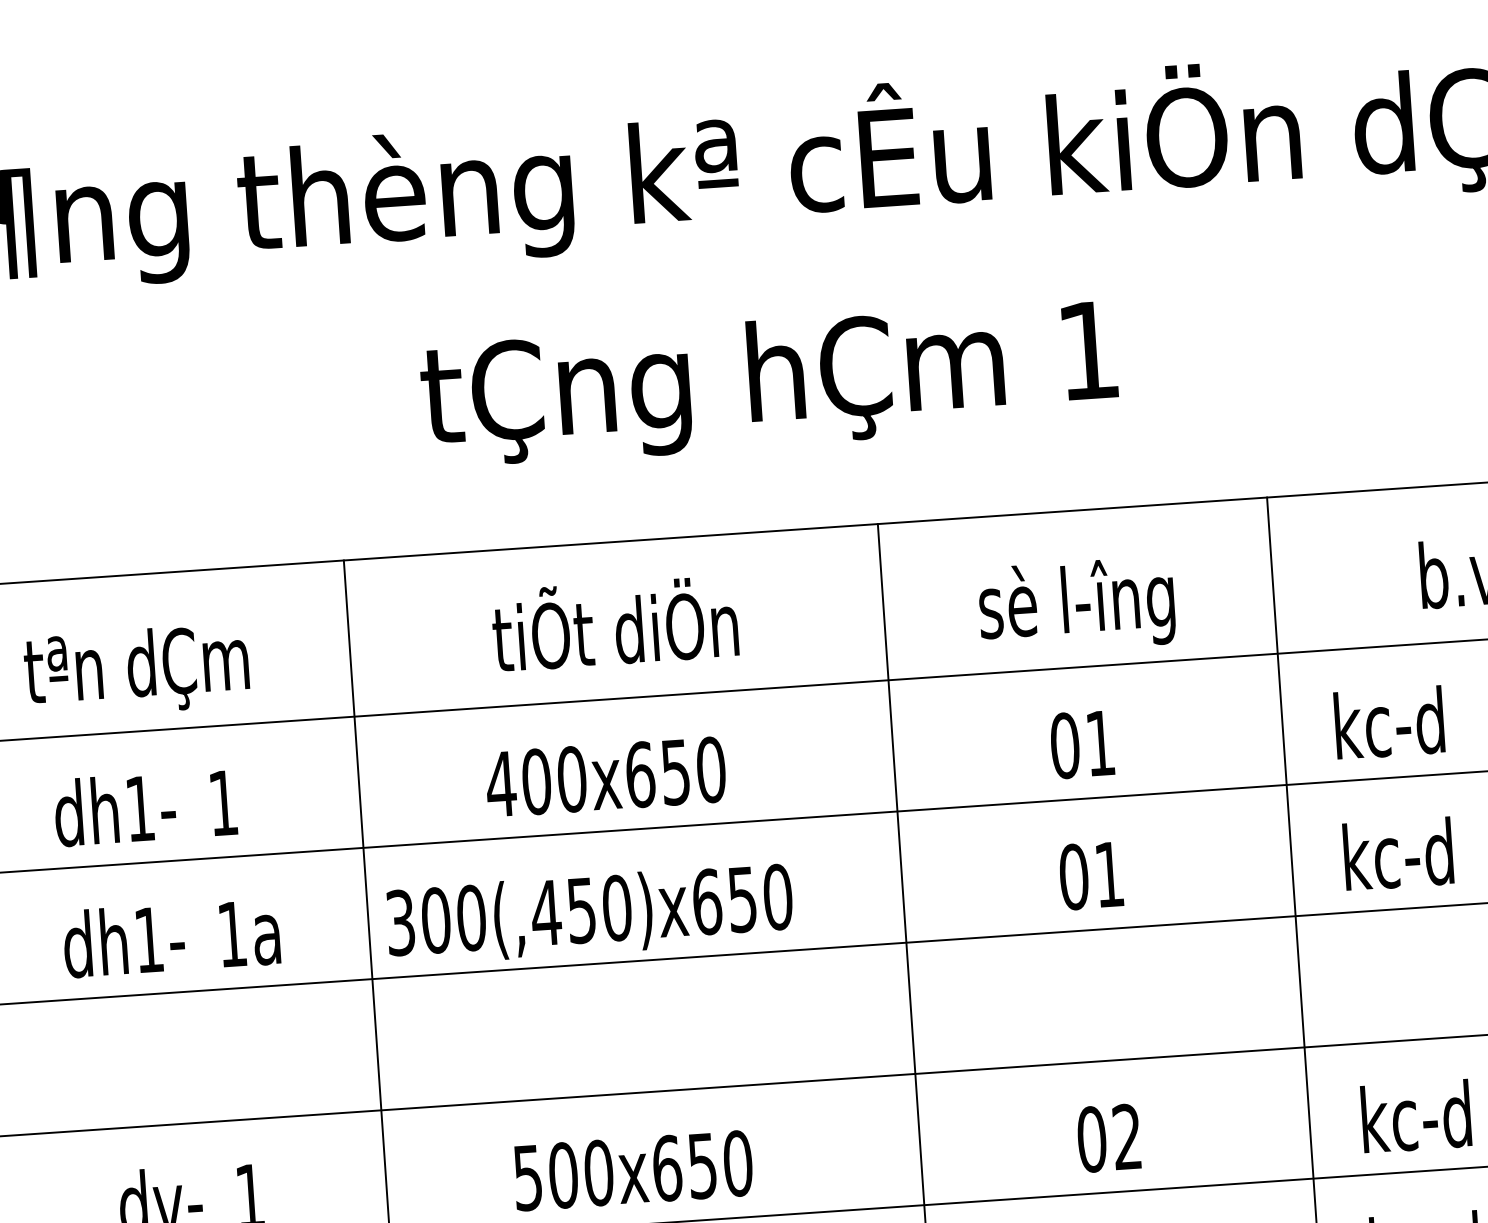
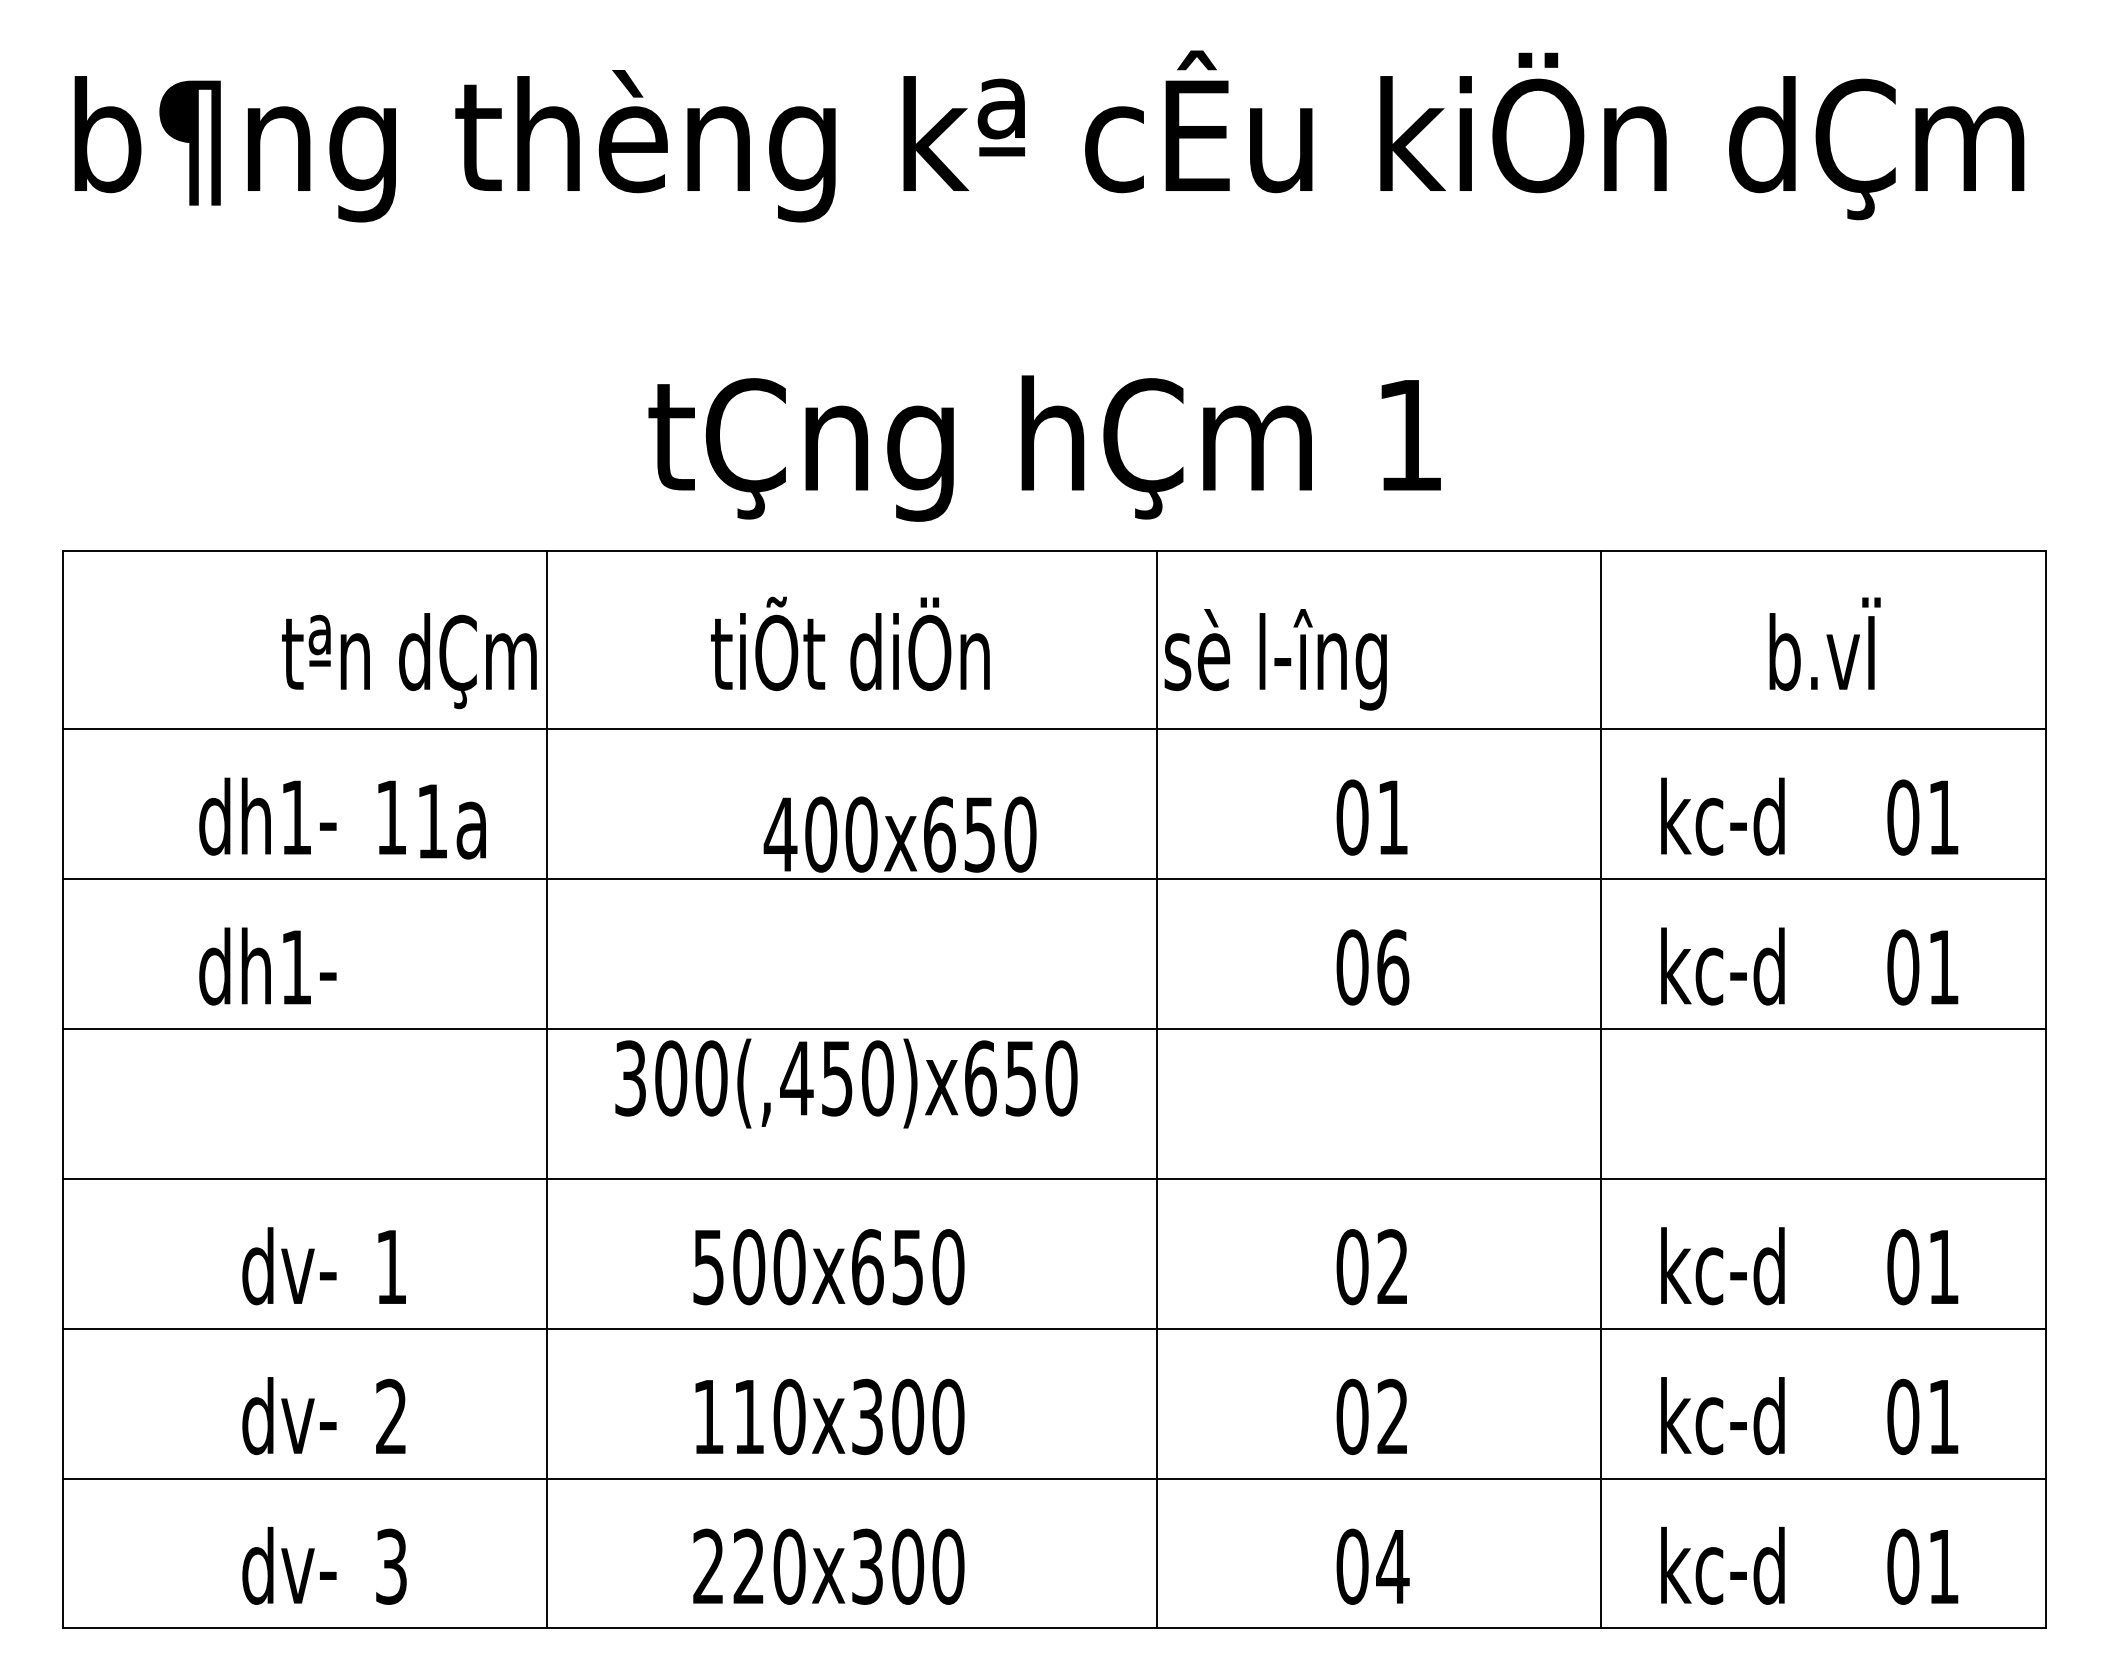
text: (769, 384) -> (1044, 448), moved
text: (1076, 605) -> (1275, 659), moved
text: (137, 671) -> (409, 661), moved
text: (605, 777) -> (899, 834), moved
text: (1109, 874) -> (1393, 967), 01 -> 06
text: (590, 914) -> (846, 1083), moved
text: (249, 933) -> (452, 821), moved

